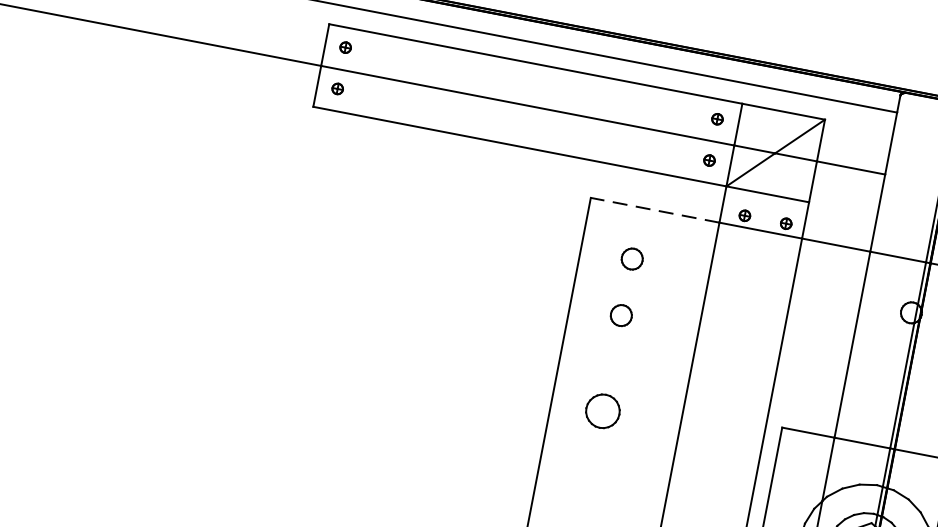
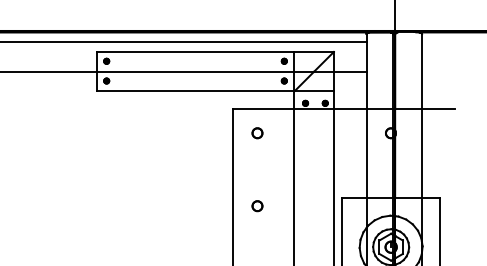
line: (654, 209) -> (263, 108), dashed -> solid
part: (621, 316) -> (257, 160), removed
part: (602, 412) -> (257, 206), size x0.62

